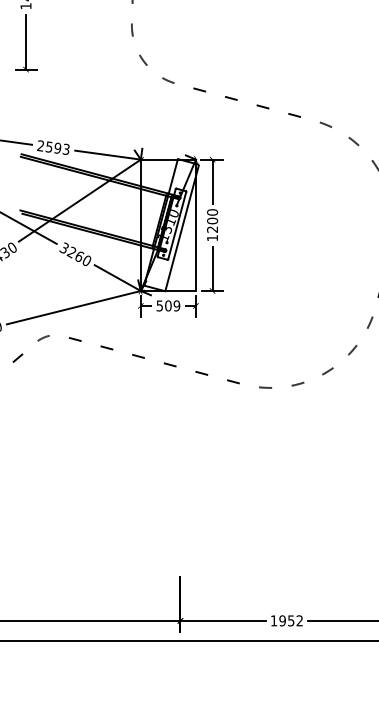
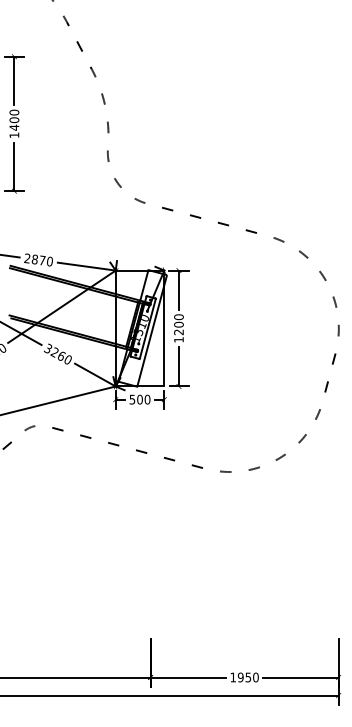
text: (56, 148) -> (41, 260), 2593 -> 2870
text: (176, 305) -> (147, 399), 509 -> 500
text: (299, 620) -> (255, 677), 1952 -> 1950

